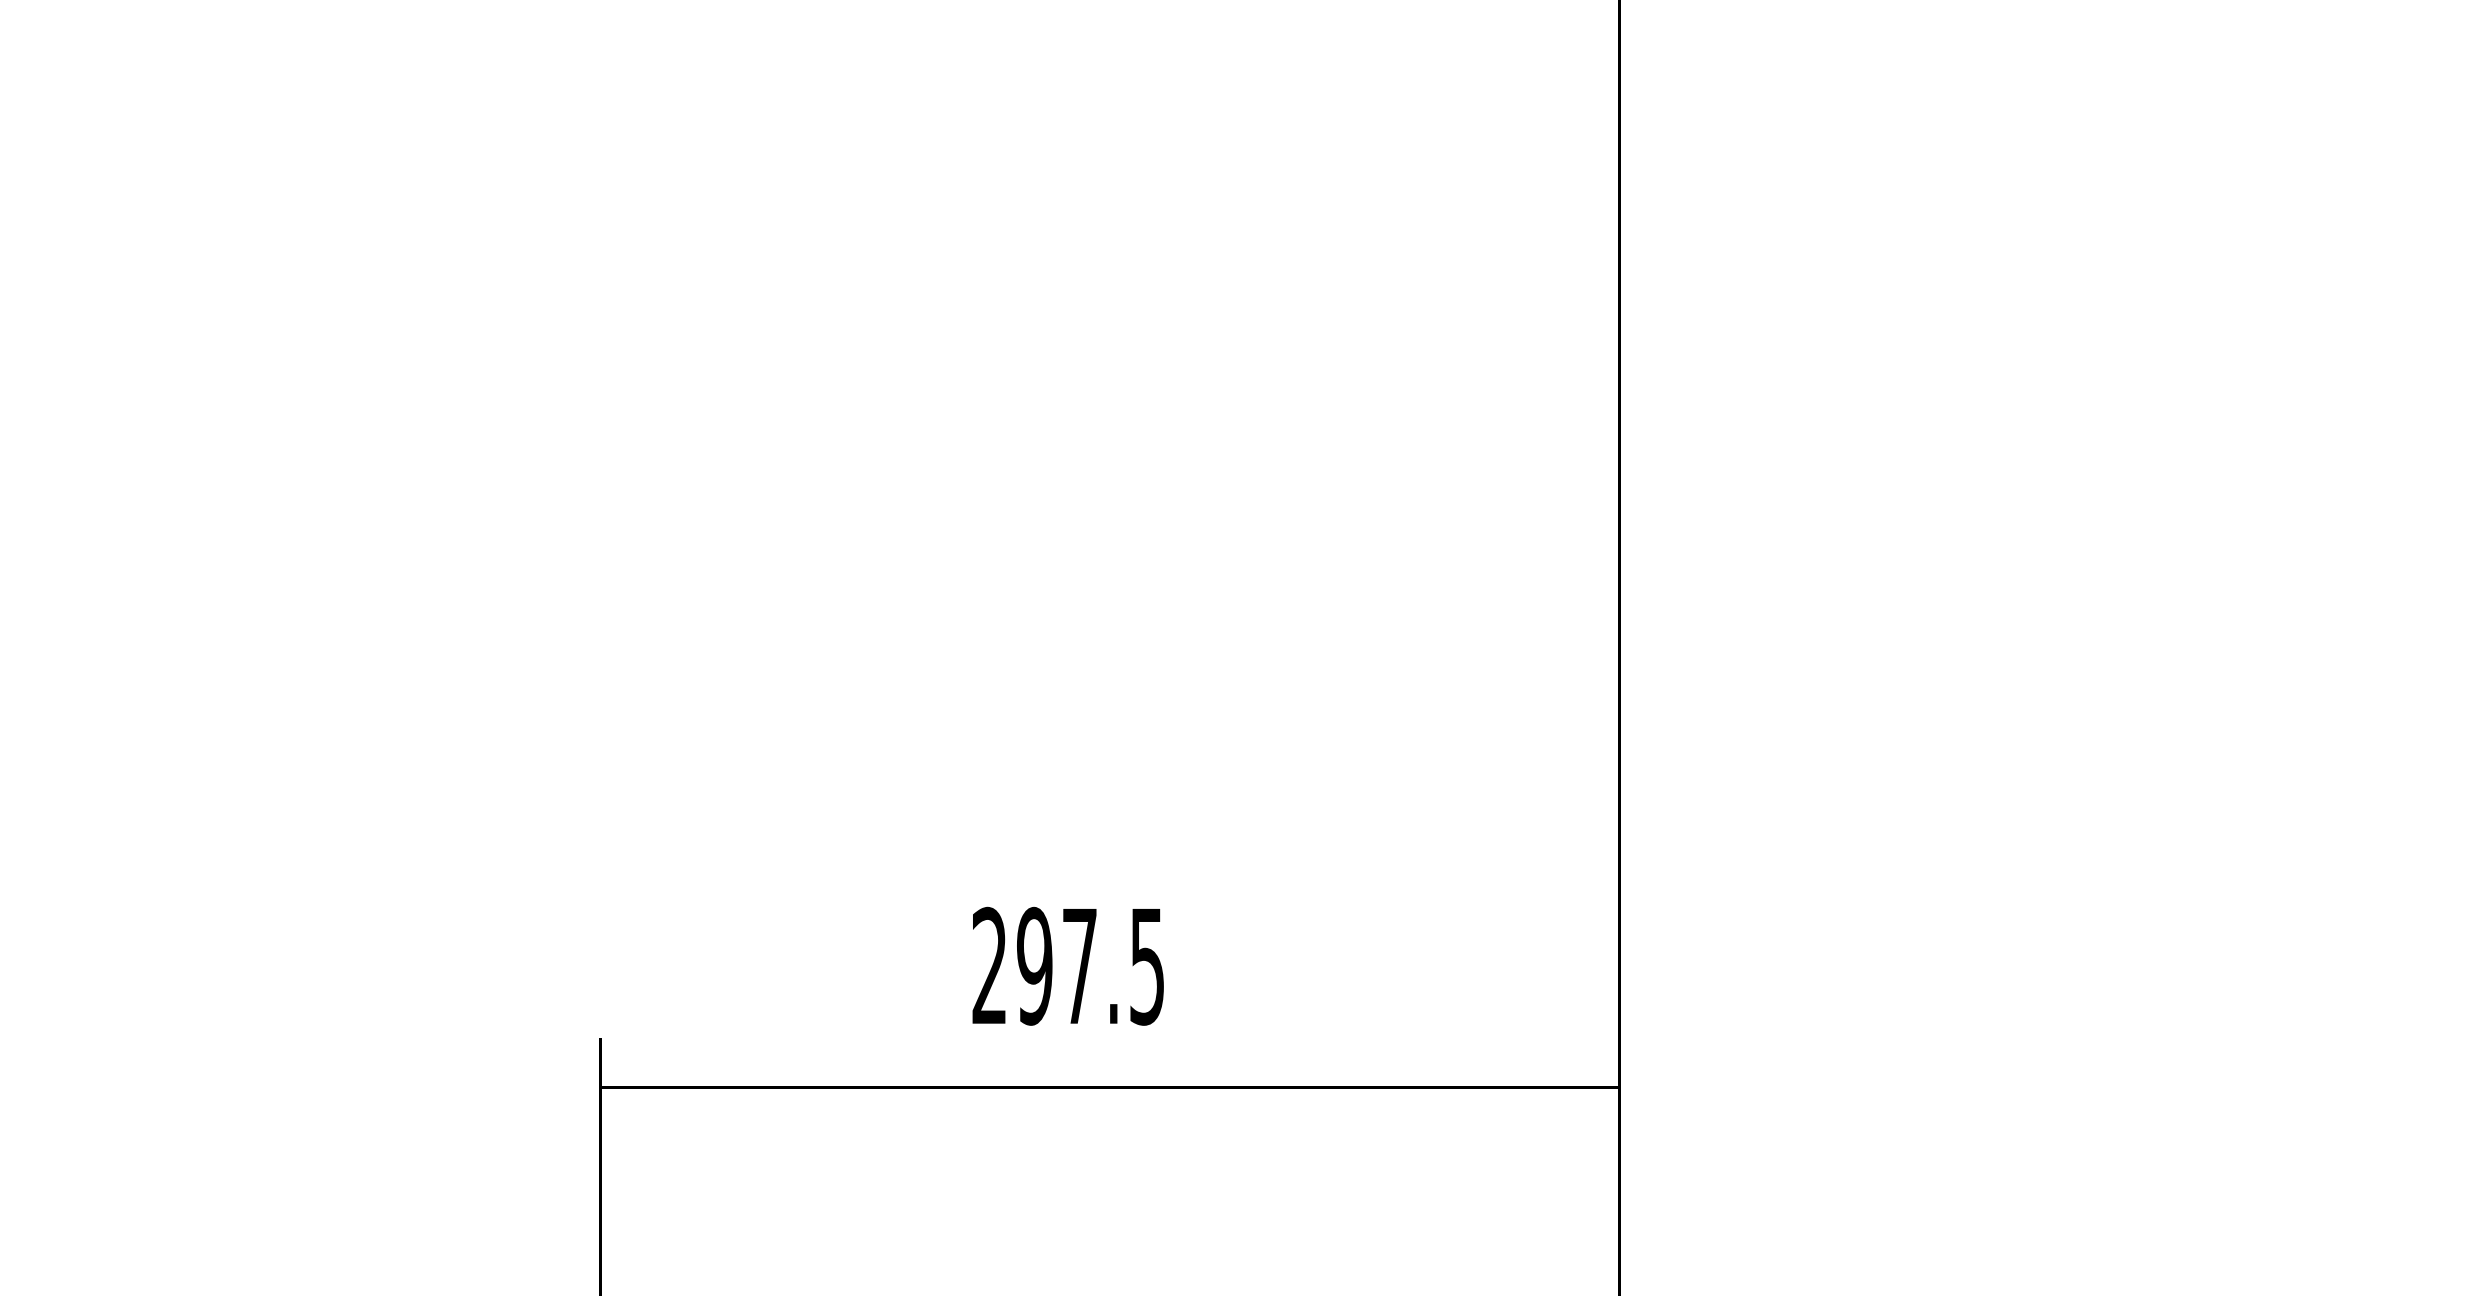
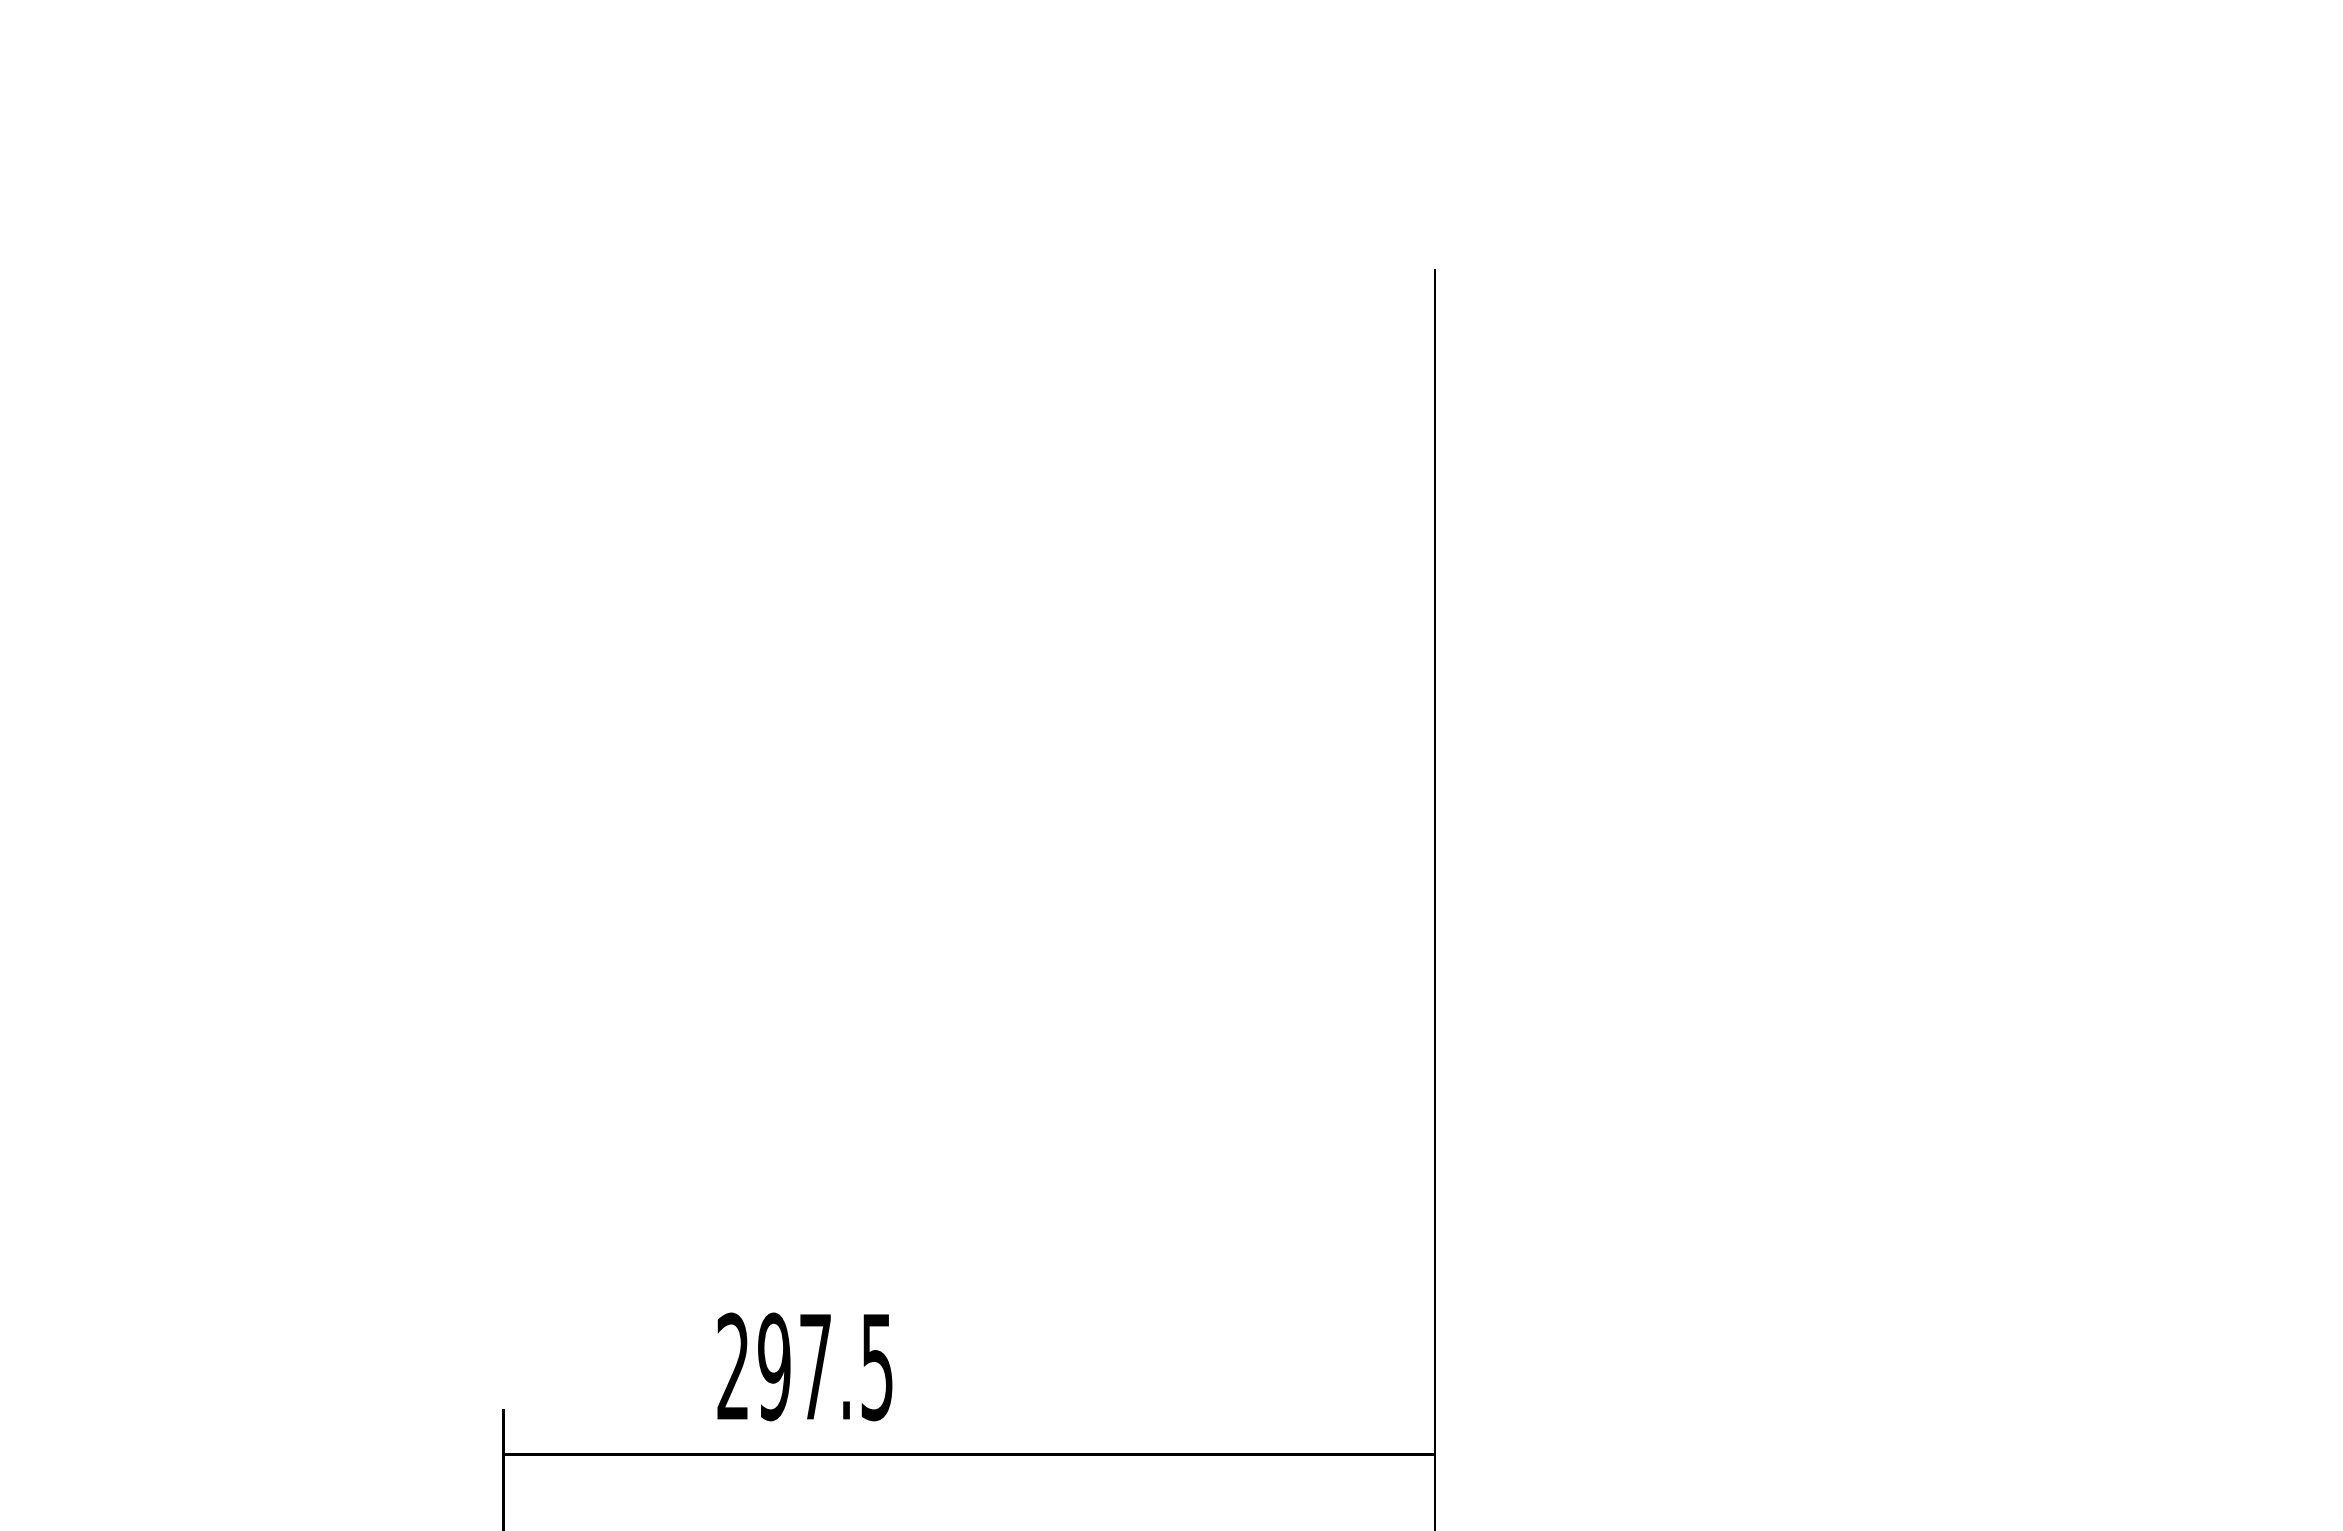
text: (1067, 965) -> (804, 1366), moved

